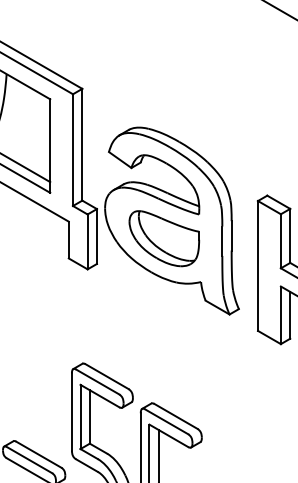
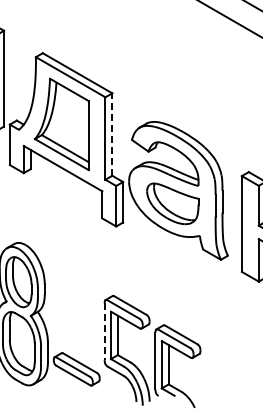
line: (82, 144) -> (112, 134), solid -> dashed
line: (71, 413) -> (104, 332), solid -> dashed

